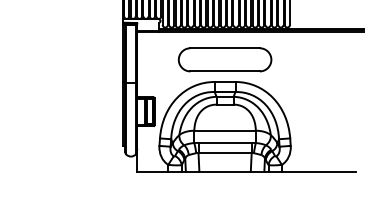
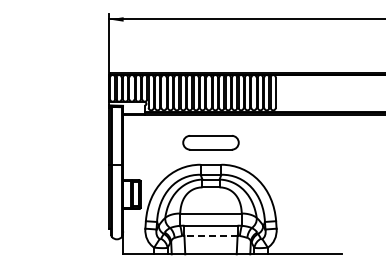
part: (224, 59) -> (210, 142), size x0.6
line: (225, 152) -> (211, 235), solid -> dashed

